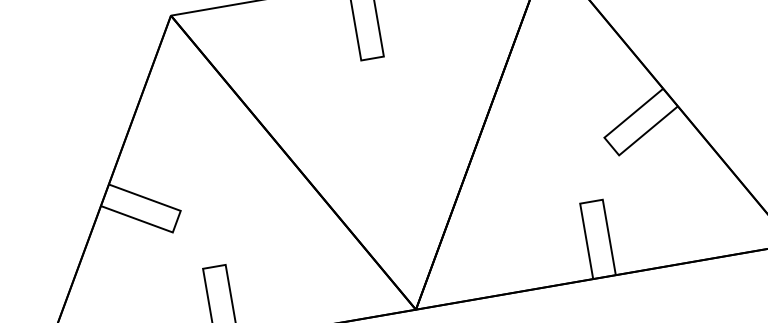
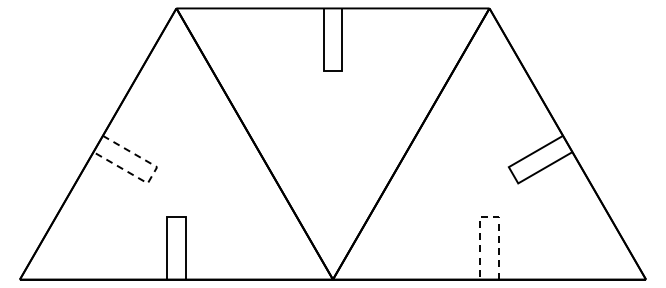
line: (591, 201) -> (489, 216), solid -> dashed
line: (176, 221) -> (152, 175), solid -> dashed

